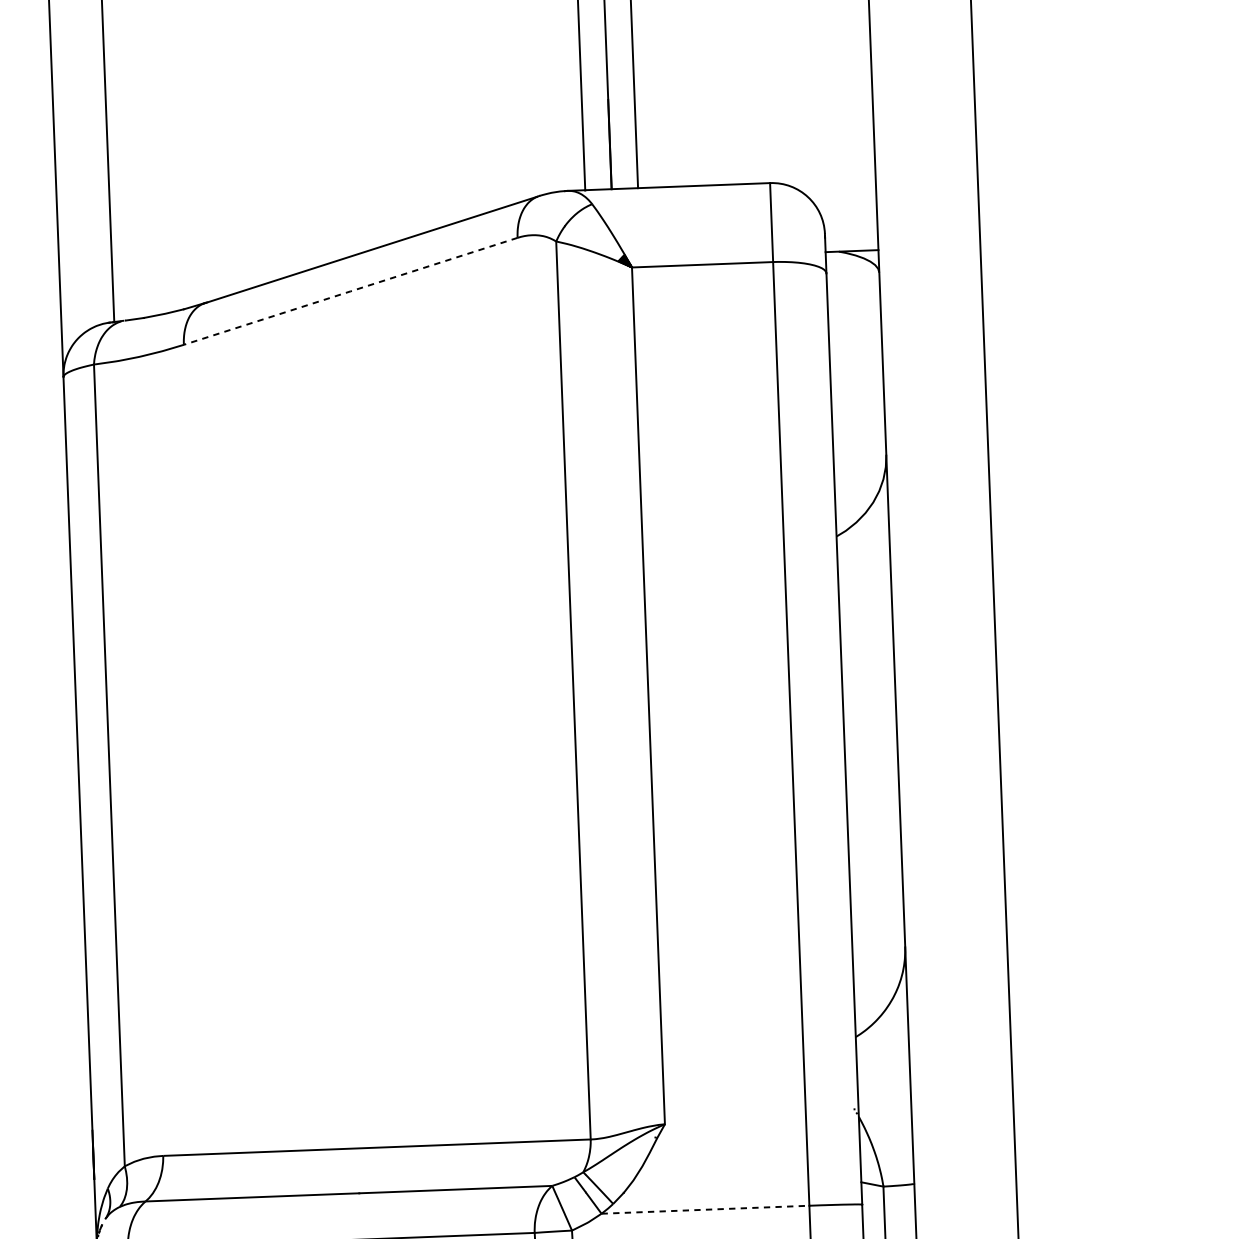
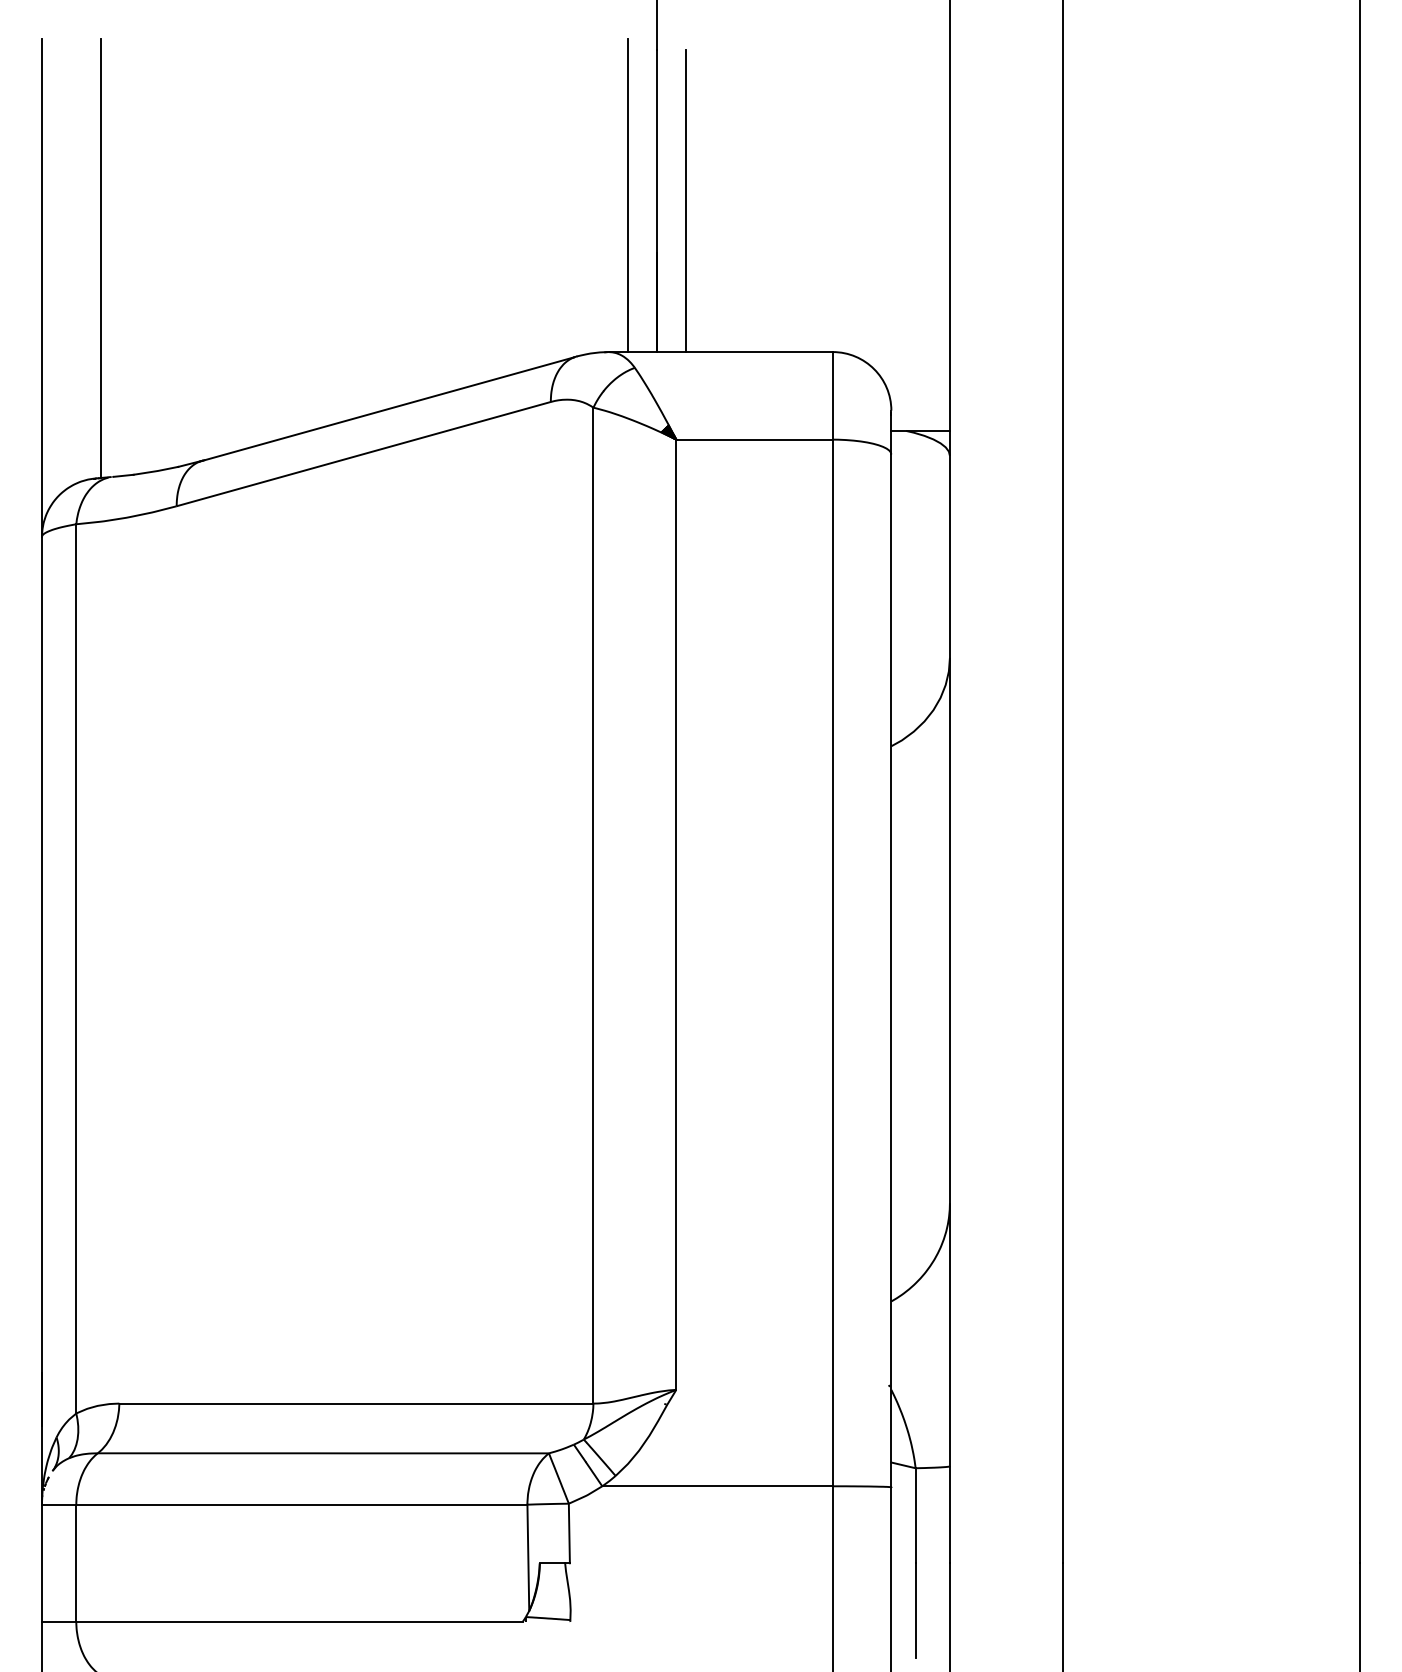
line: (350, 291) -> (363, 454), dashed -> solid
line: (706, 1209) -> (718, 1486), dashed -> solid

